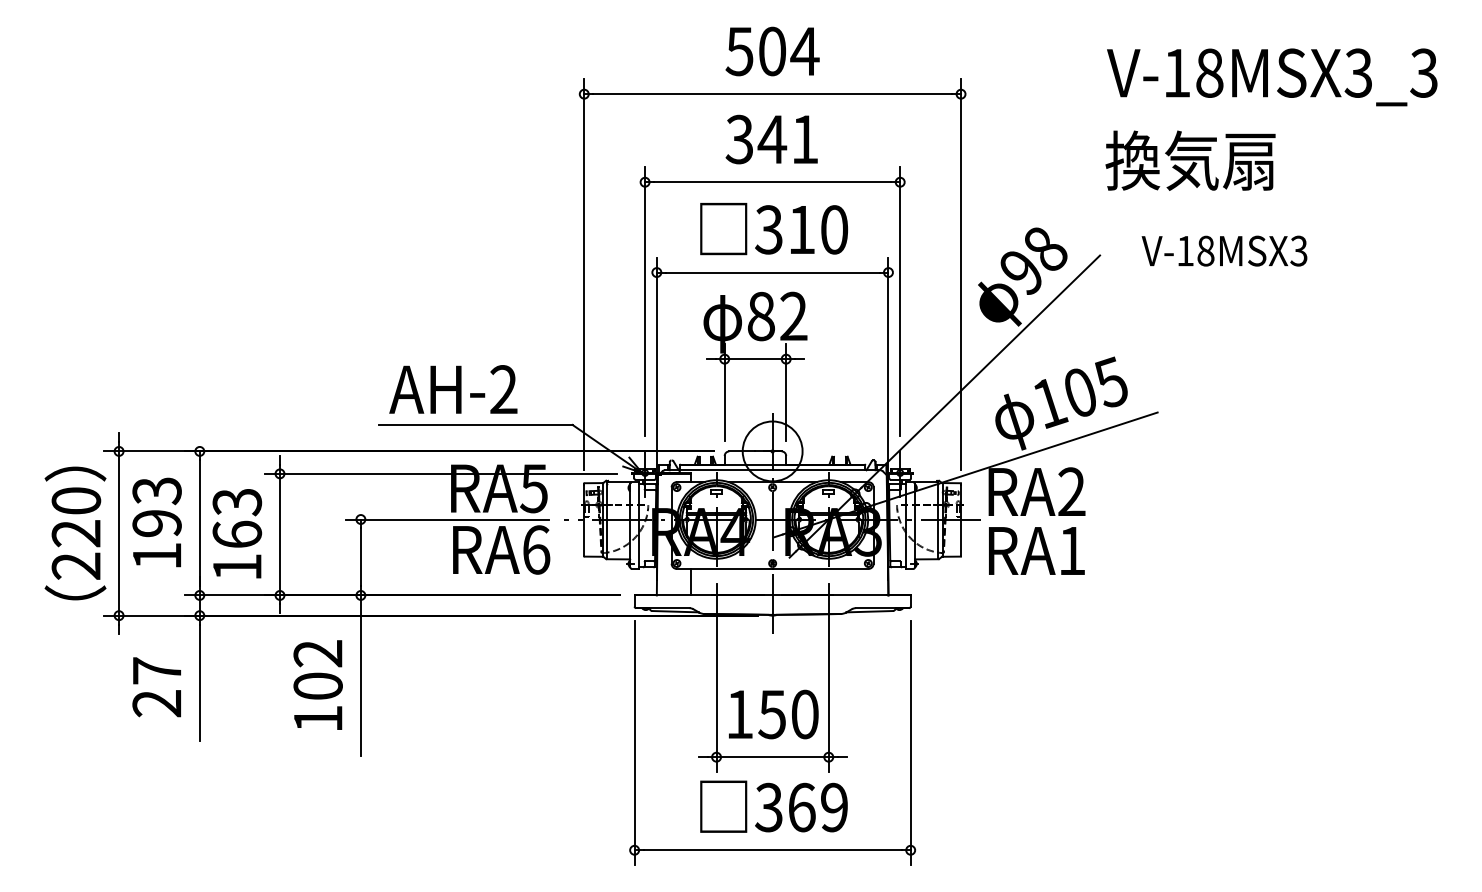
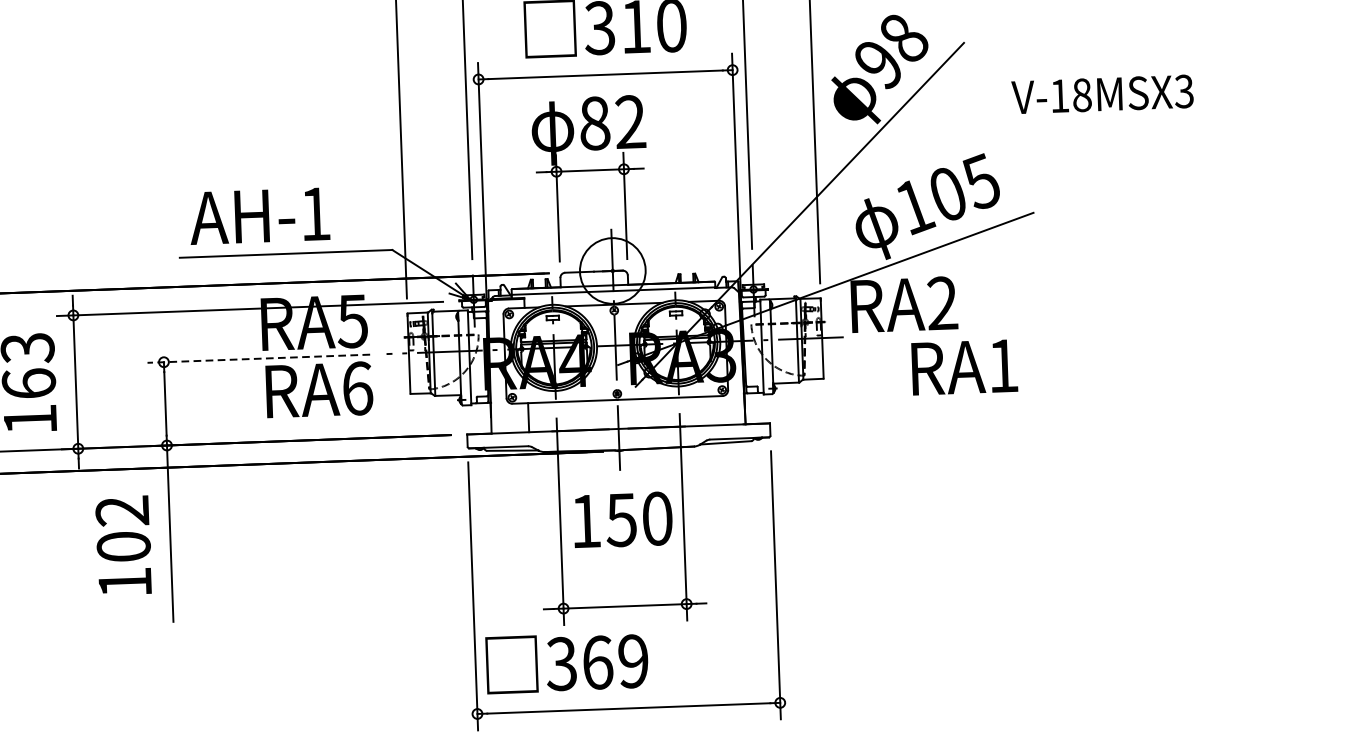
text: (1224, 250) -> (1102, 93), moved
text: (503, 389) -> (315, 213), AH-2 -> AH-1
line: (446, 519) -> (257, 358), solid -> dashed
text: (1036, 550) -> (964, 366), moved
text: (773, 714) -> (622, 520), moved
text: (773, 806) -> (566, 662), moved

